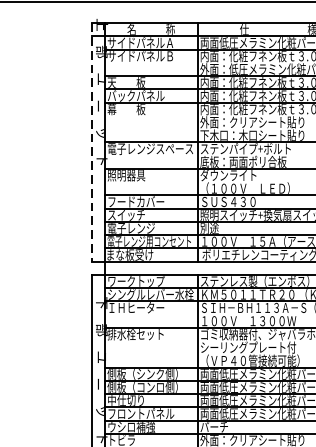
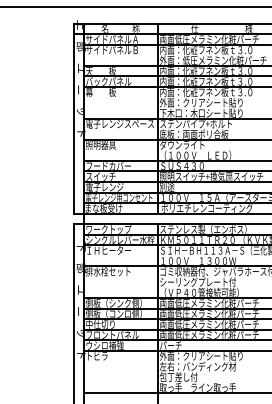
line: (92, 142) -> (73, 118), dashed -> solid

